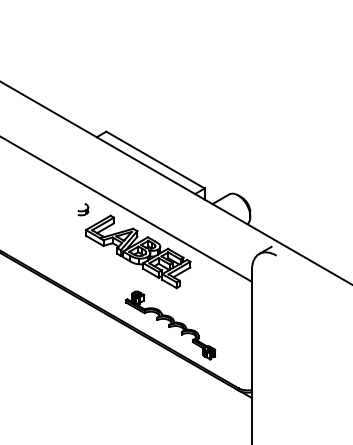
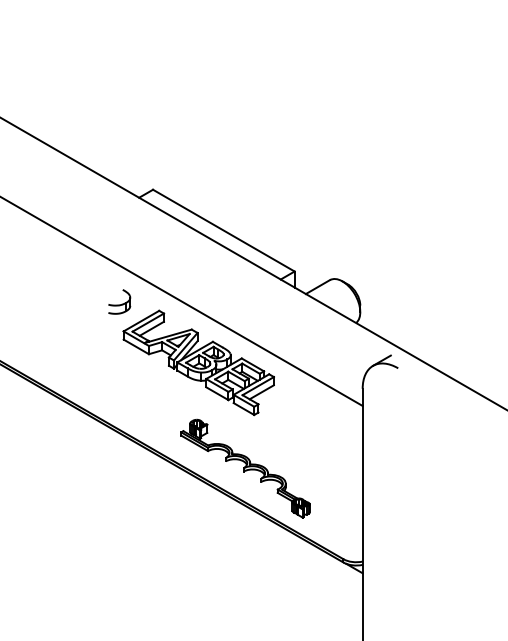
part: (83, 209) -> (120, 301), size x1.43

